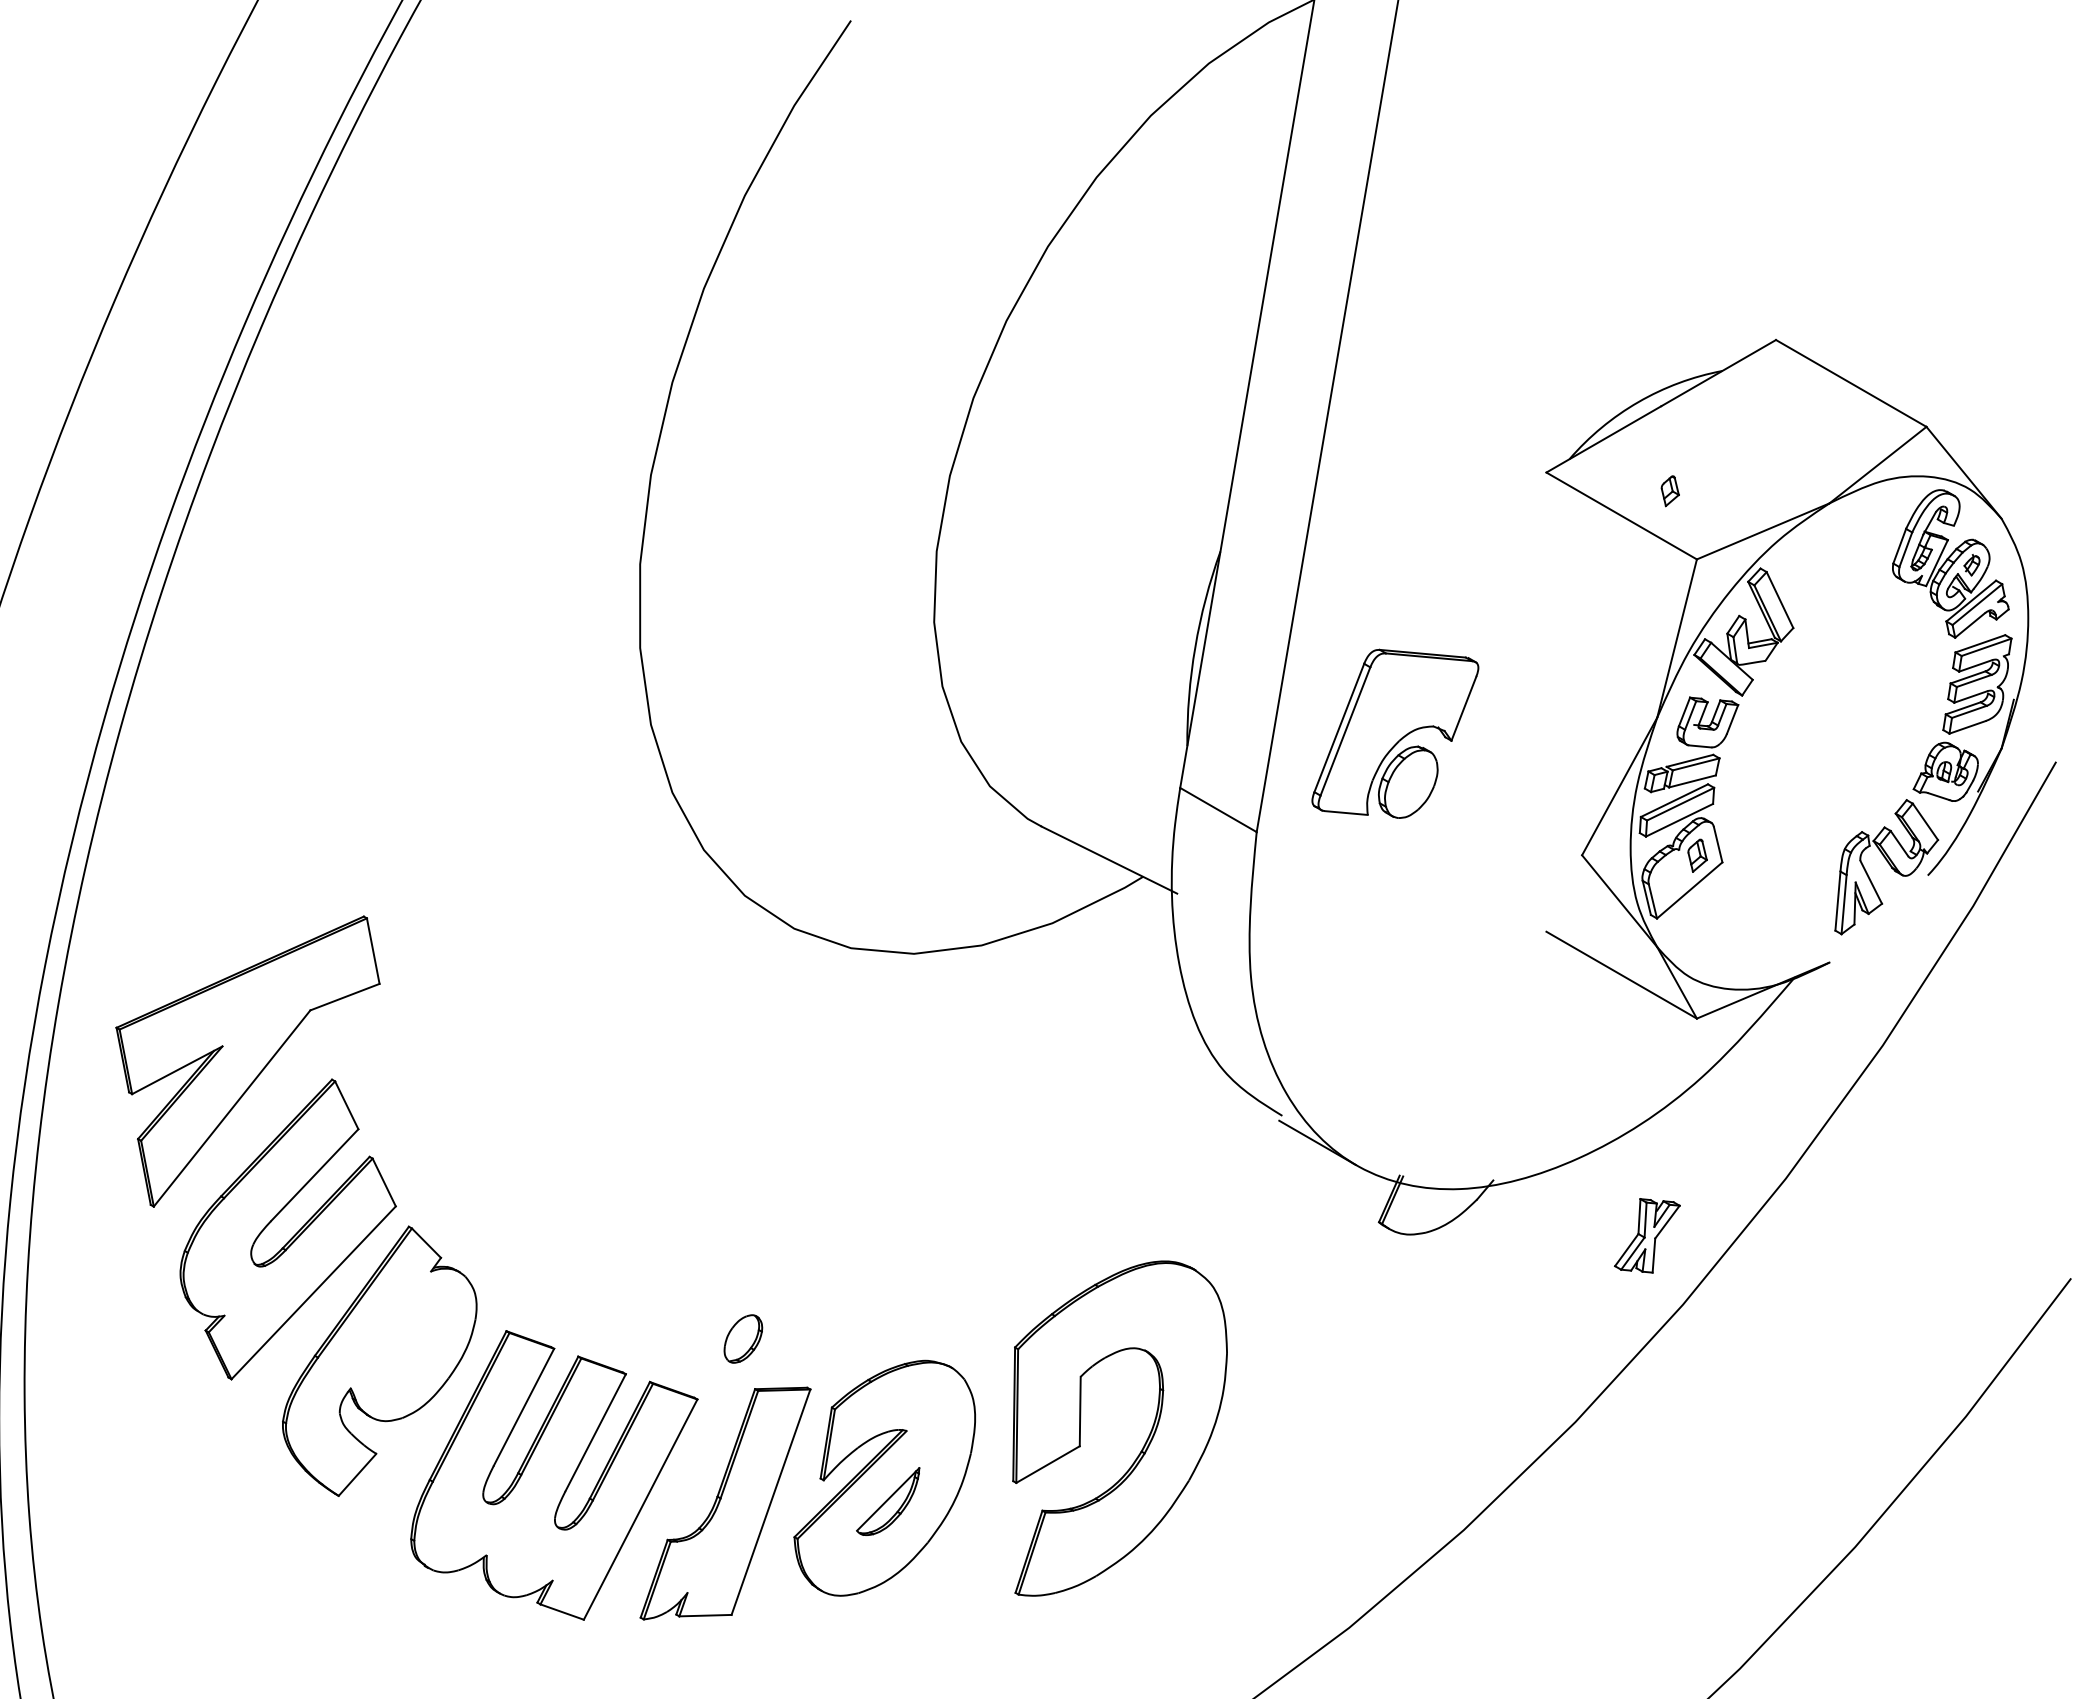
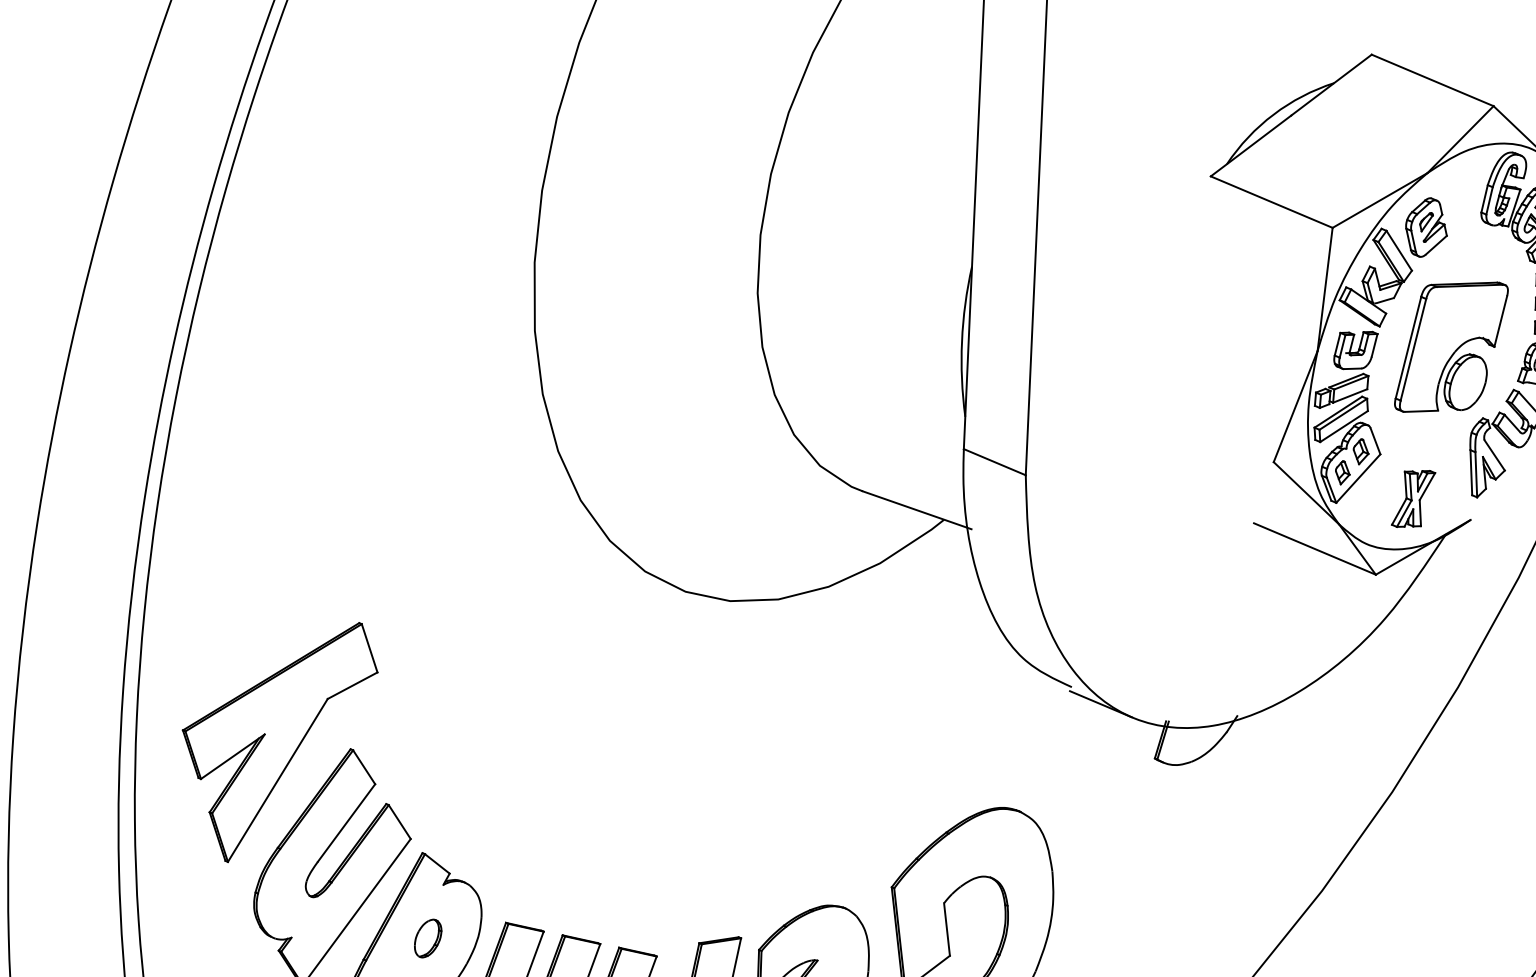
part: (1669, 491) -> (1342, 472), moved
part: (1818, 573) -> (1425, 227), added
part: (1395, 733) -> (1451, 346), moved
part: (1647, 1235) -> (1413, 498), moved
part: (743, 1338) -> (428, 938), moved

